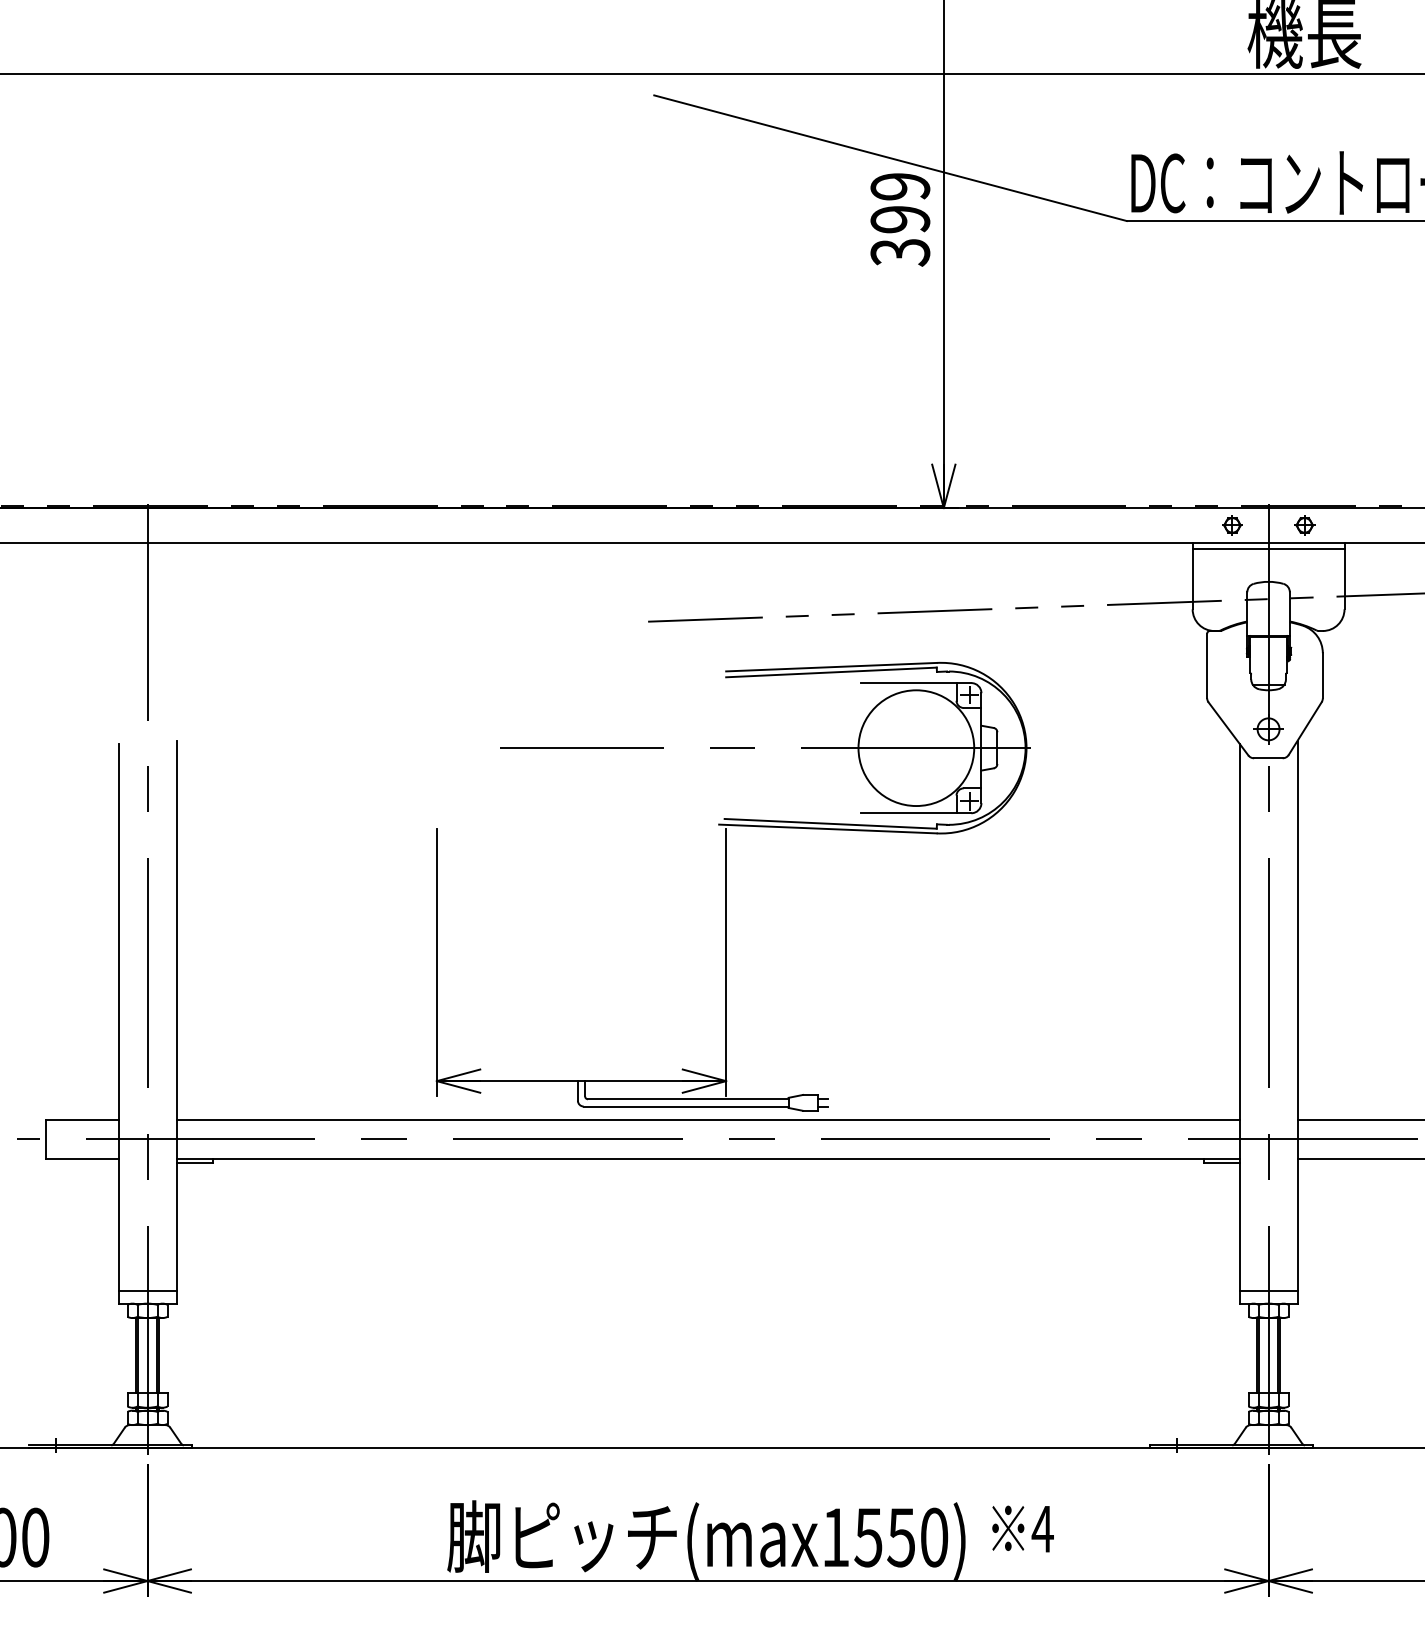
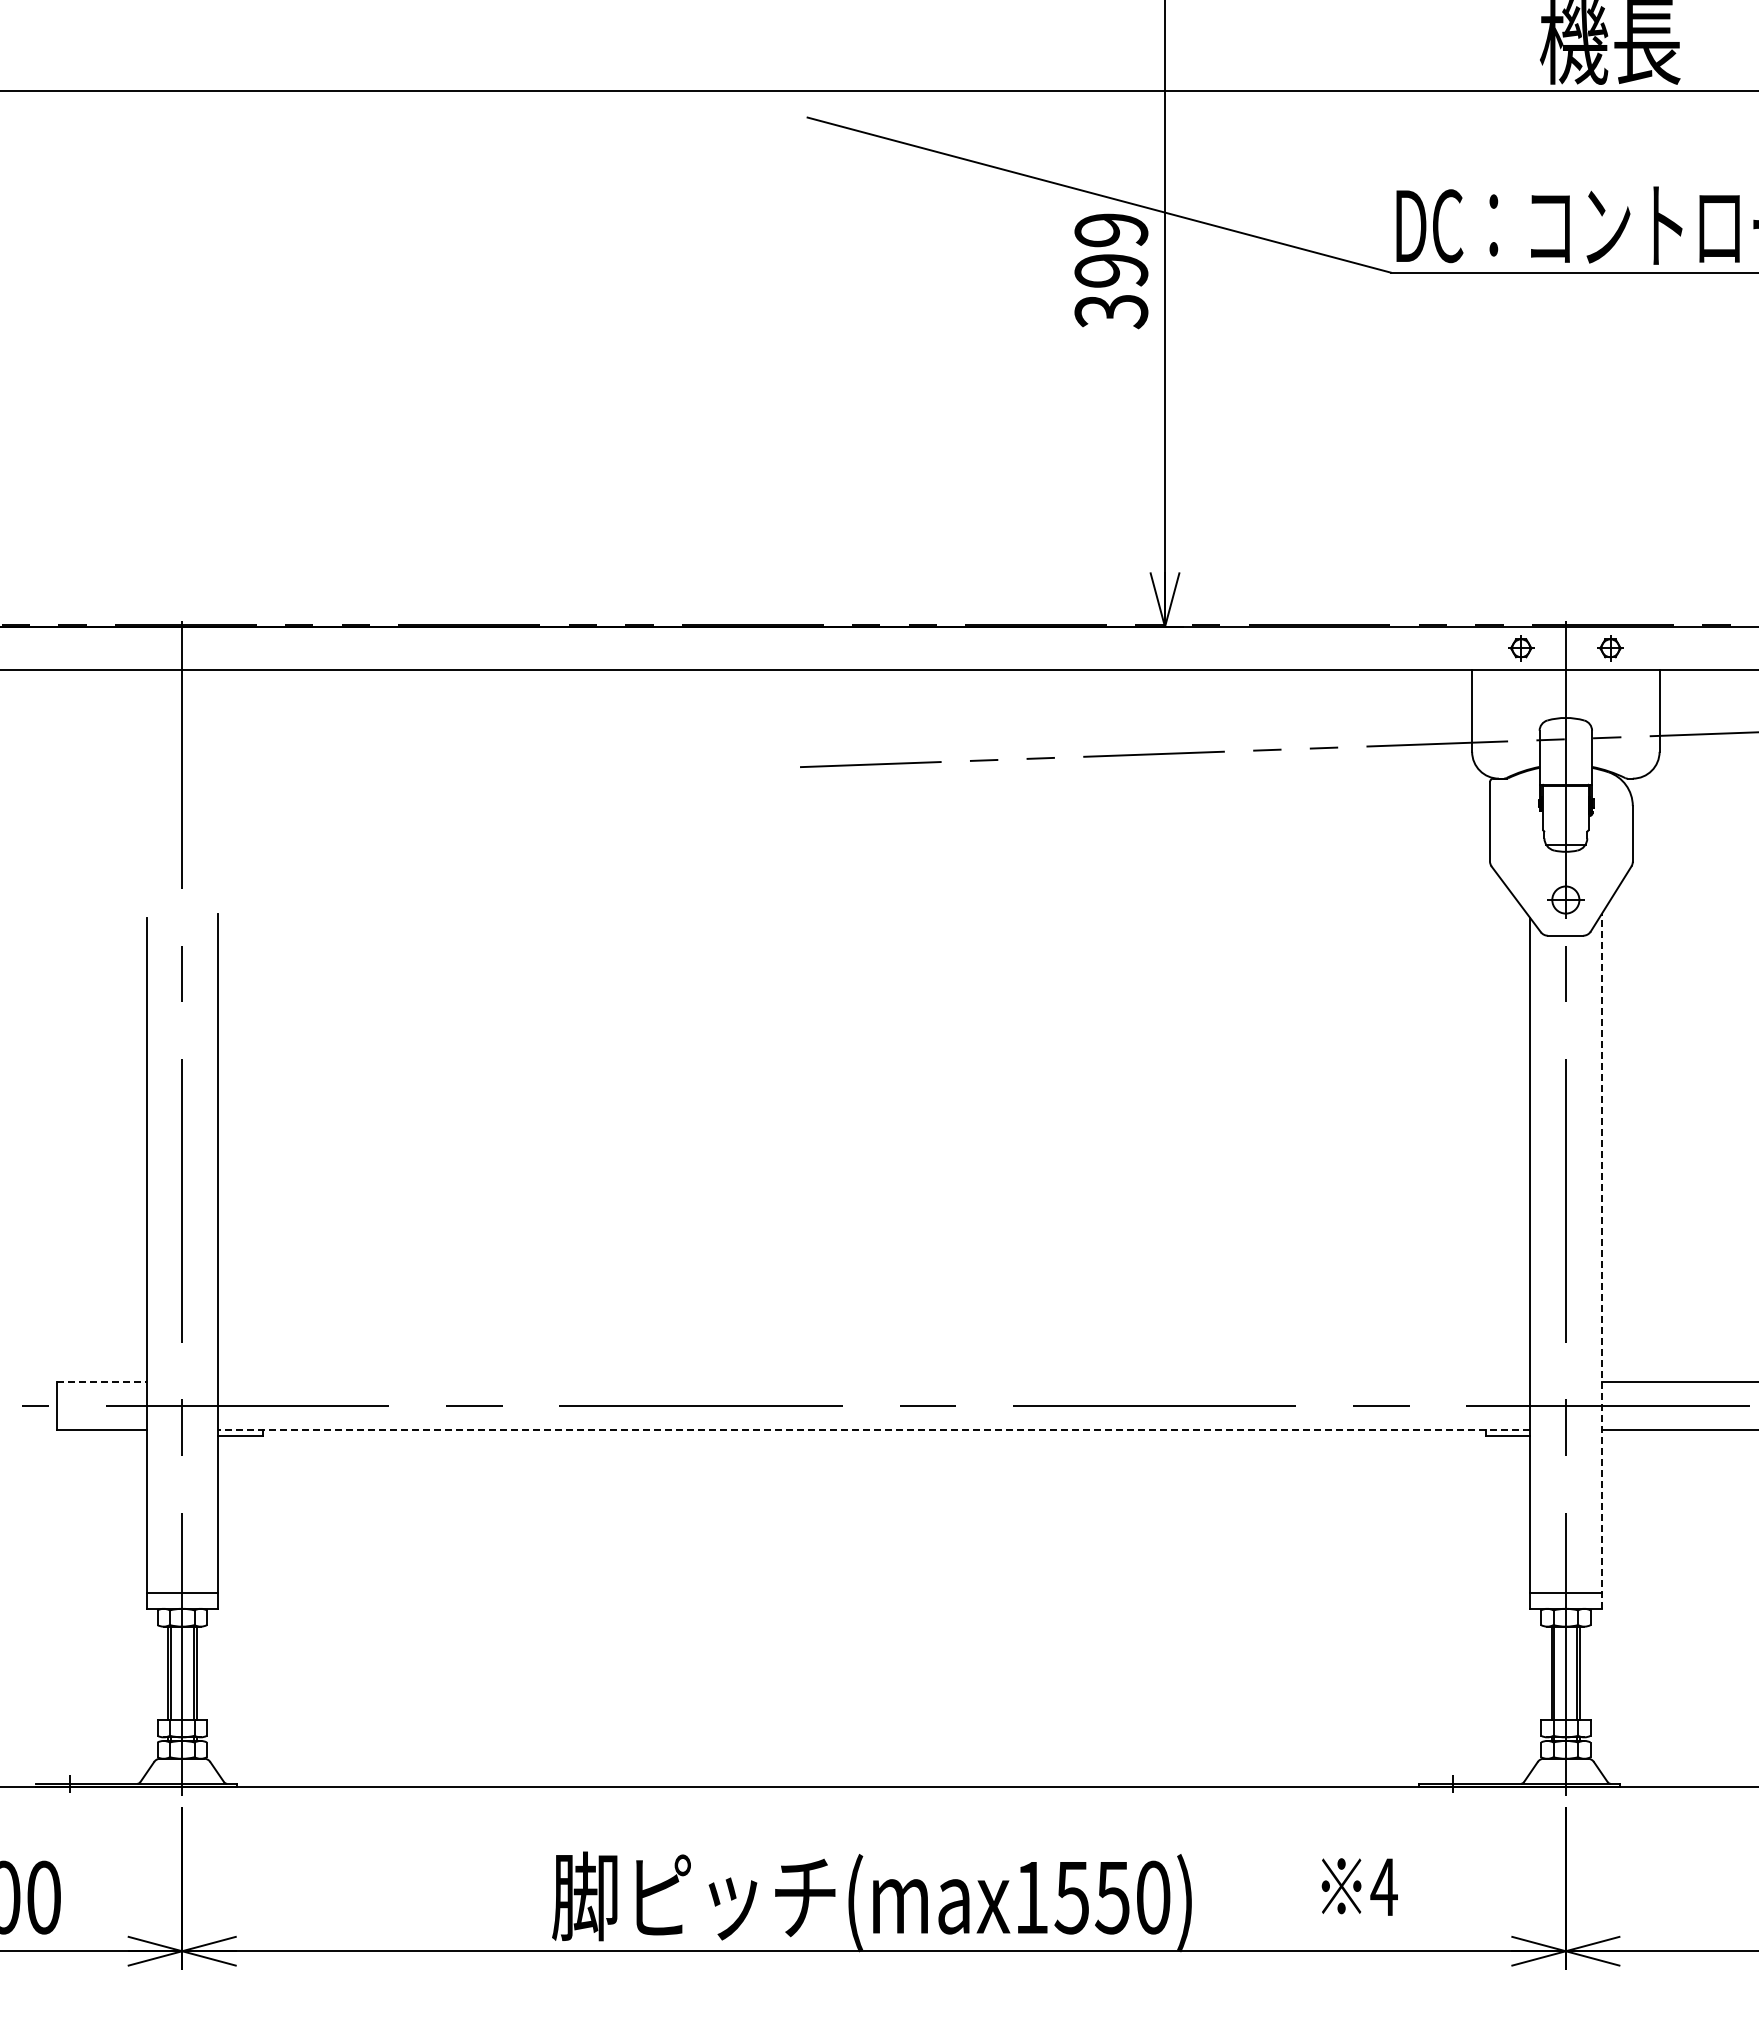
line: (1268, 548) -> (1565, 676), removed
part: (726, 886) -> (896, 1094), removed
line: (1297, 1022) -> (1601, 1261), solid -> dashed
line: (82, 1119) -> (101, 1381), solid -> dashed
line: (707, 1119) -> (873, 1381), removed
line: (707, 1159) -> (873, 1430), solid -> dashed
text: (1022, 1528) -> (1359, 1886), moved

